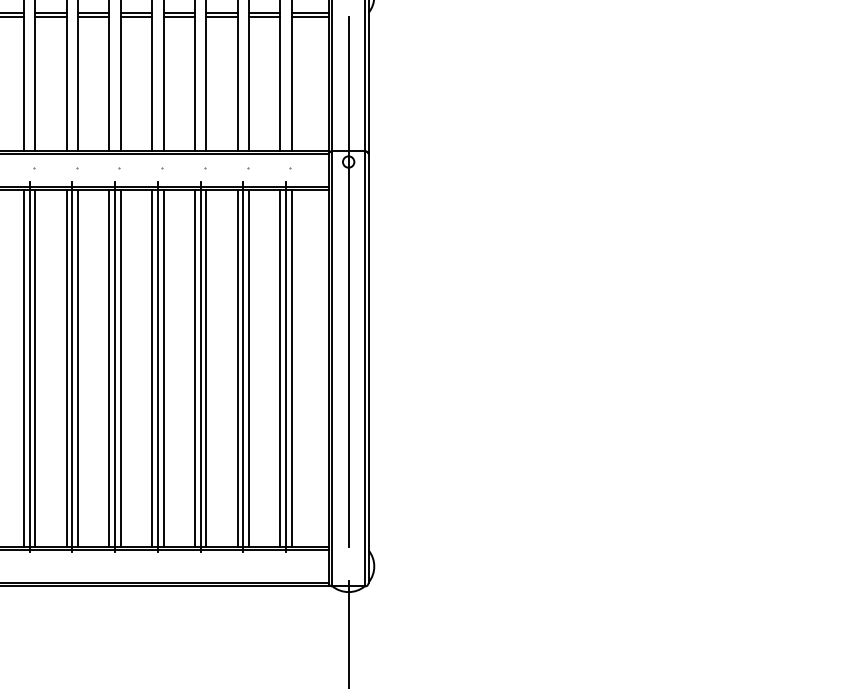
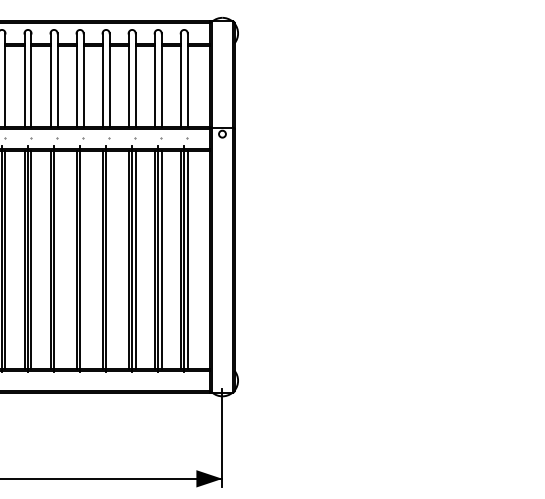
line: (348, 280) -> (222, 206), removed
line: (78, 367) -> (57, 259), removed
line: (120, 367) -> (83, 259), removed
line: (163, 367) -> (109, 259), removed

